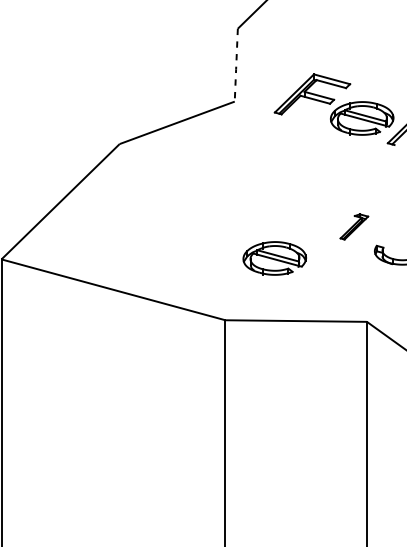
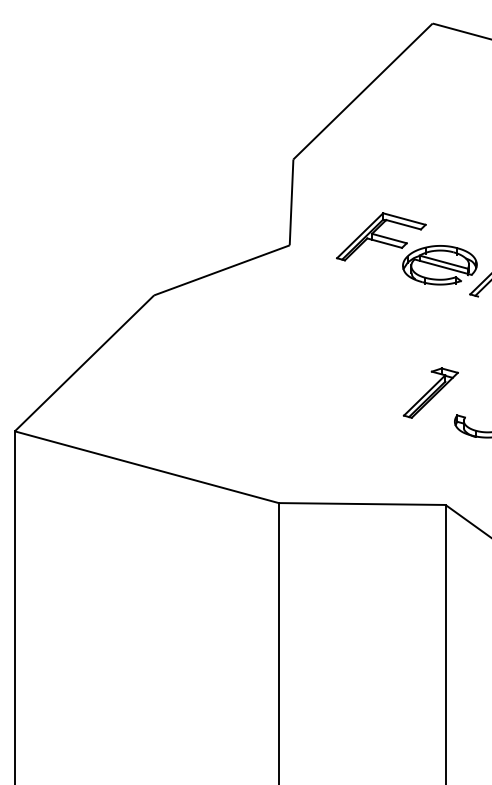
line: (236, 65) -> (291, 202), dashed -> solid
part: (354, 226) -> (430, 392), size x1.67
part: (274, 258) -> (336, 430), removed

